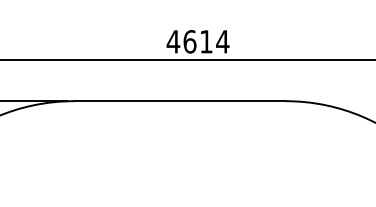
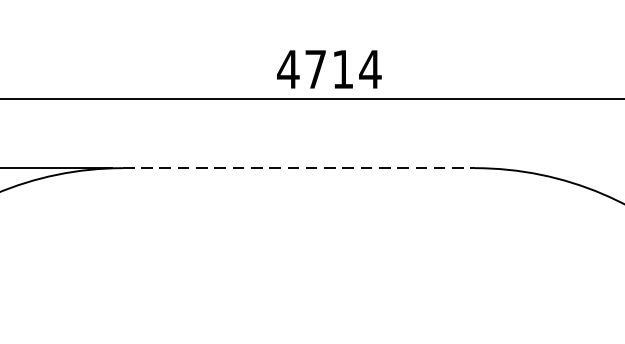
text: (189, 41) -> (314, 68), 4614 -> 4714
line: (179, 101) -> (298, 168), solid -> dashed

